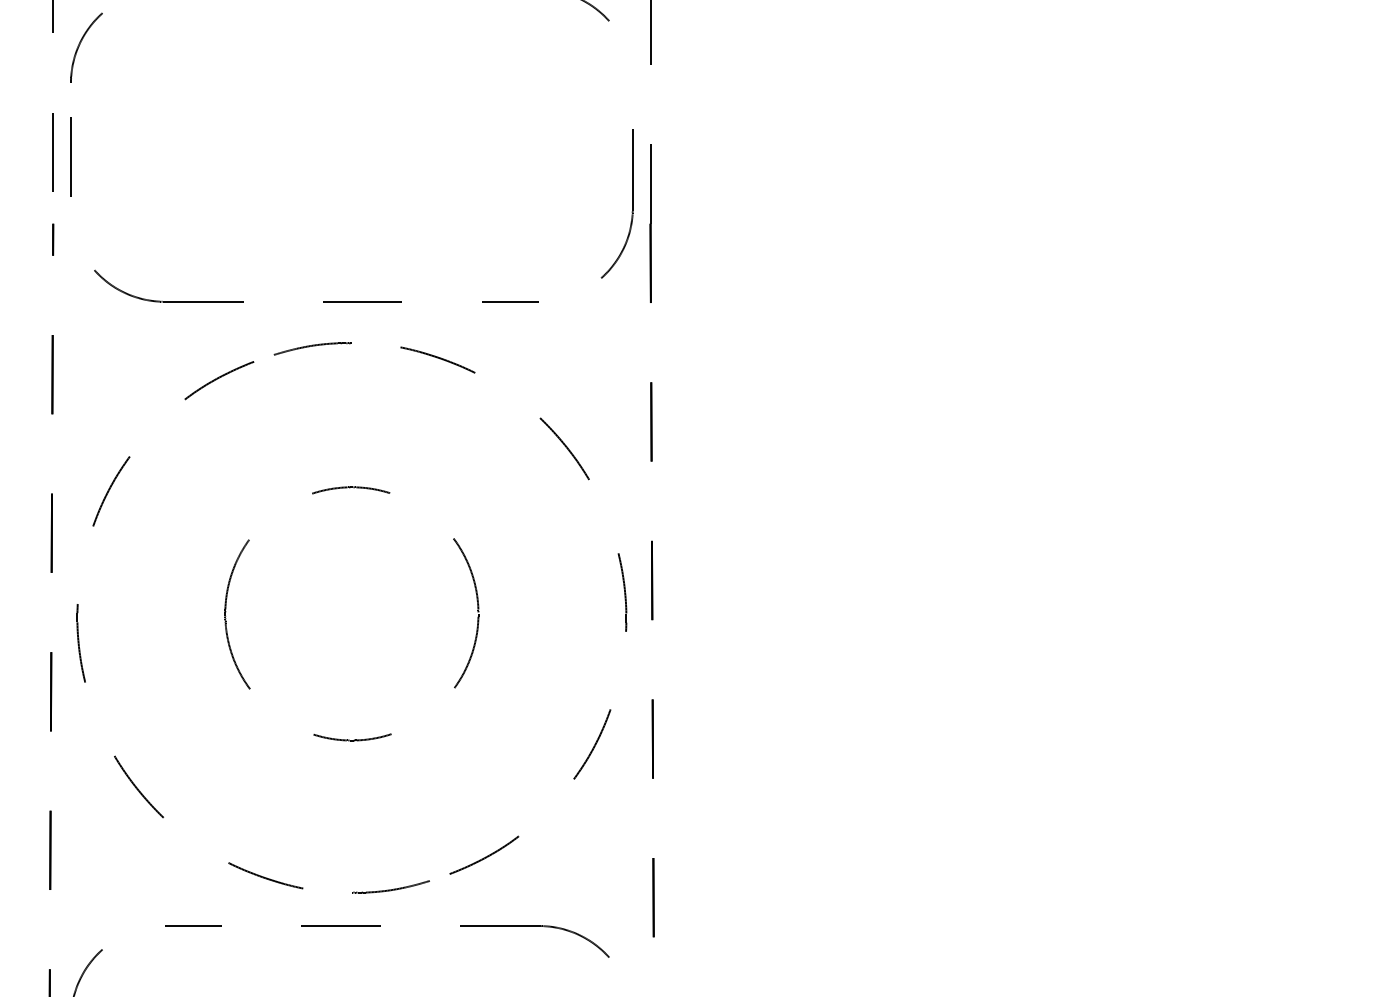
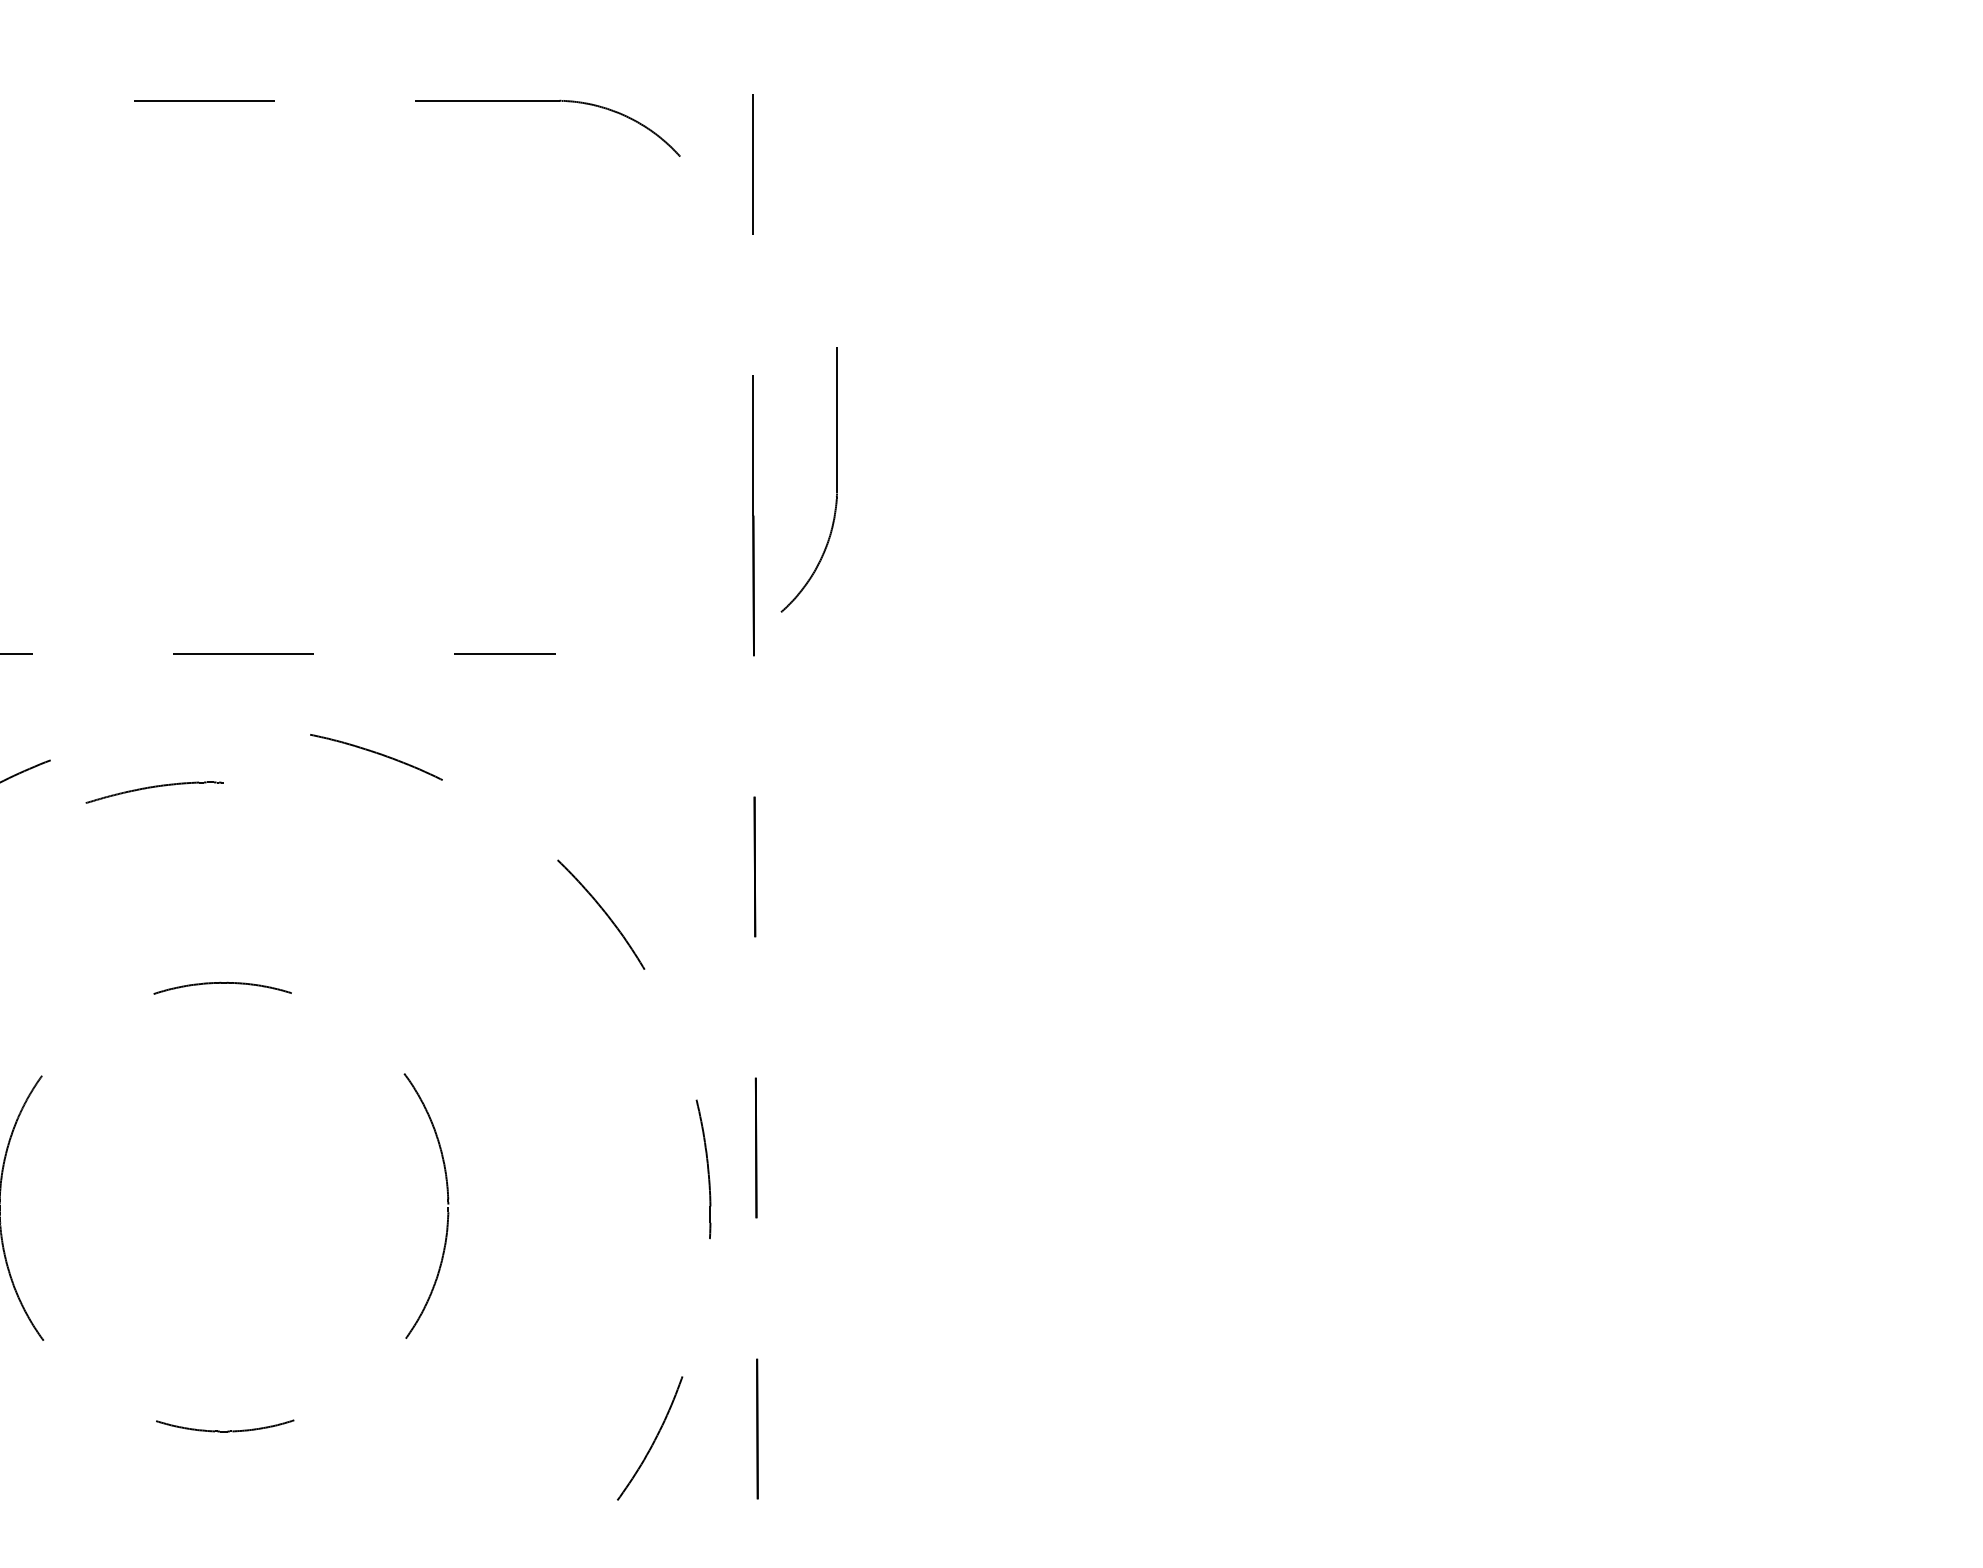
part: (632, 203) -> (836, 479), moved
curve: (312, 346) -> (154, 788), moved

